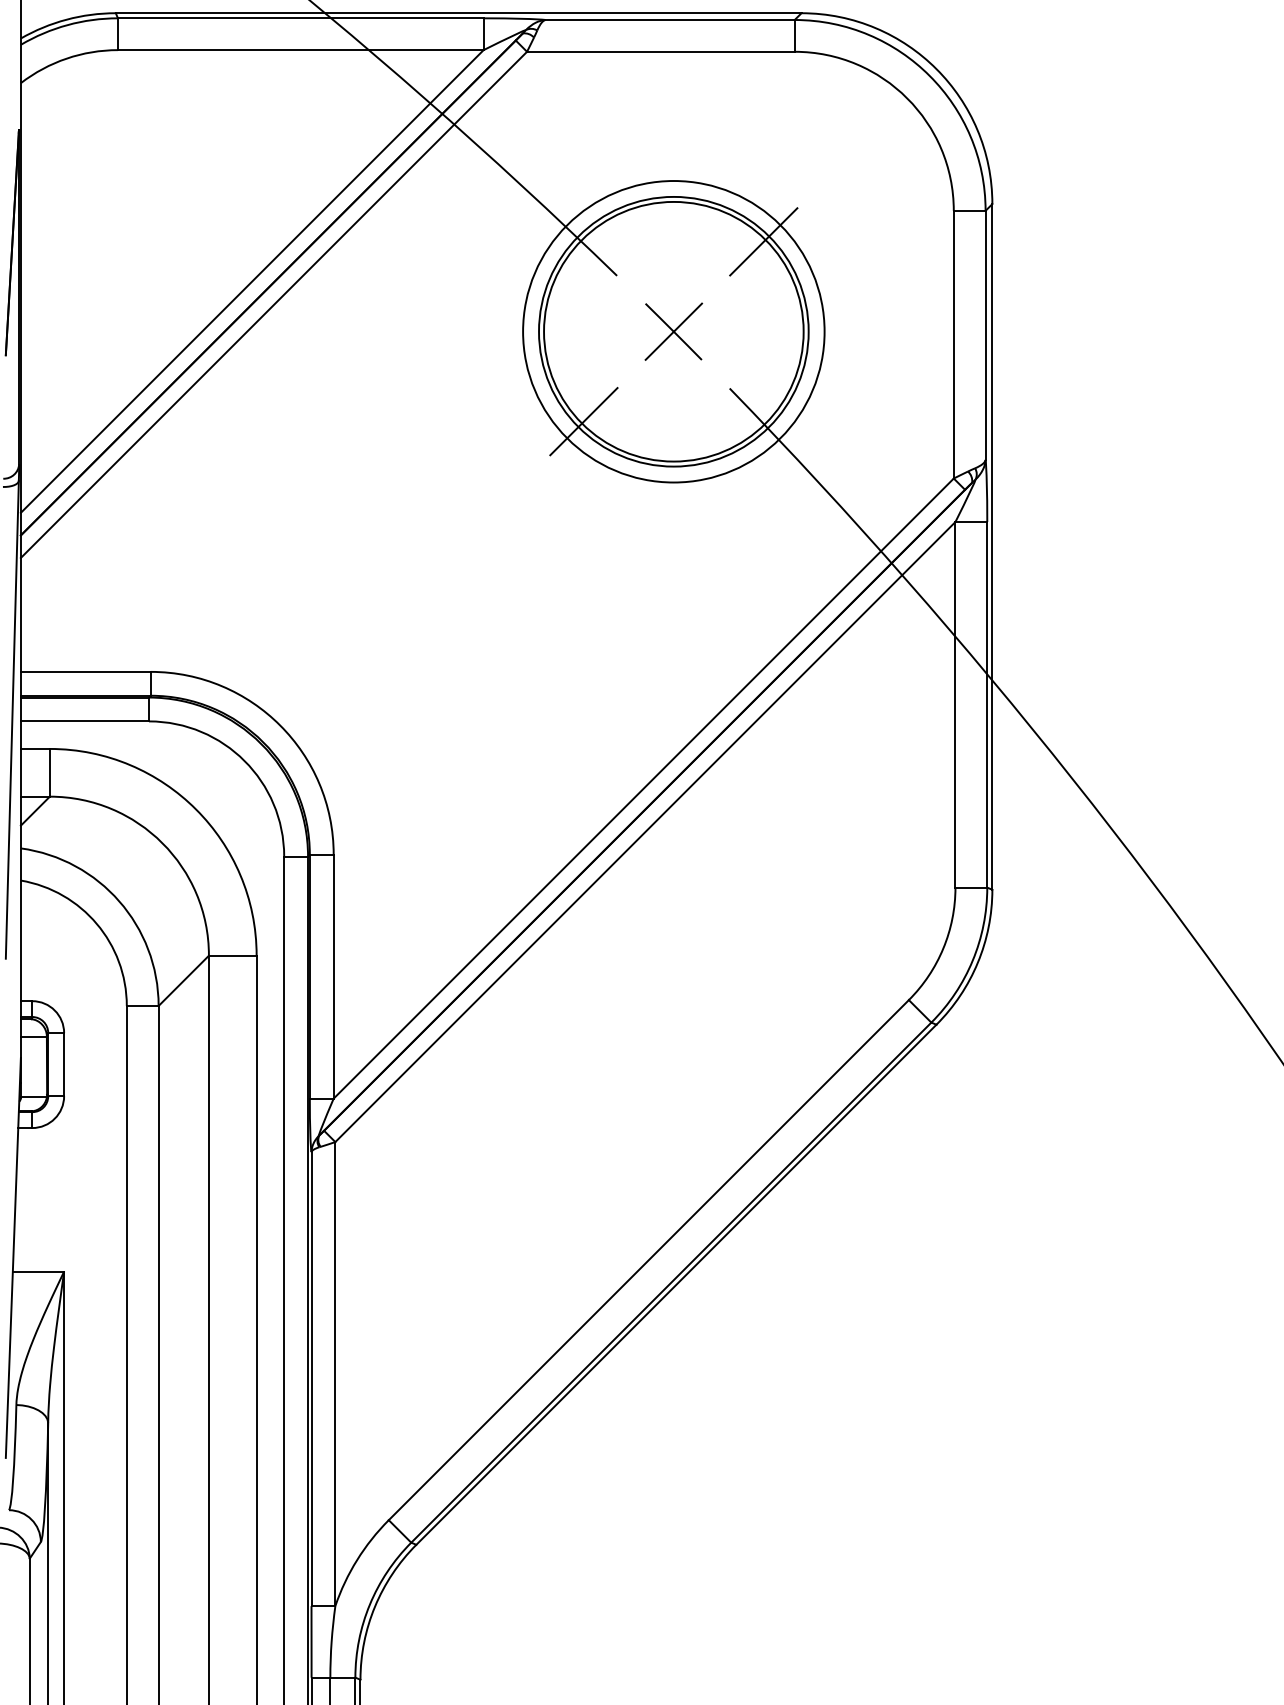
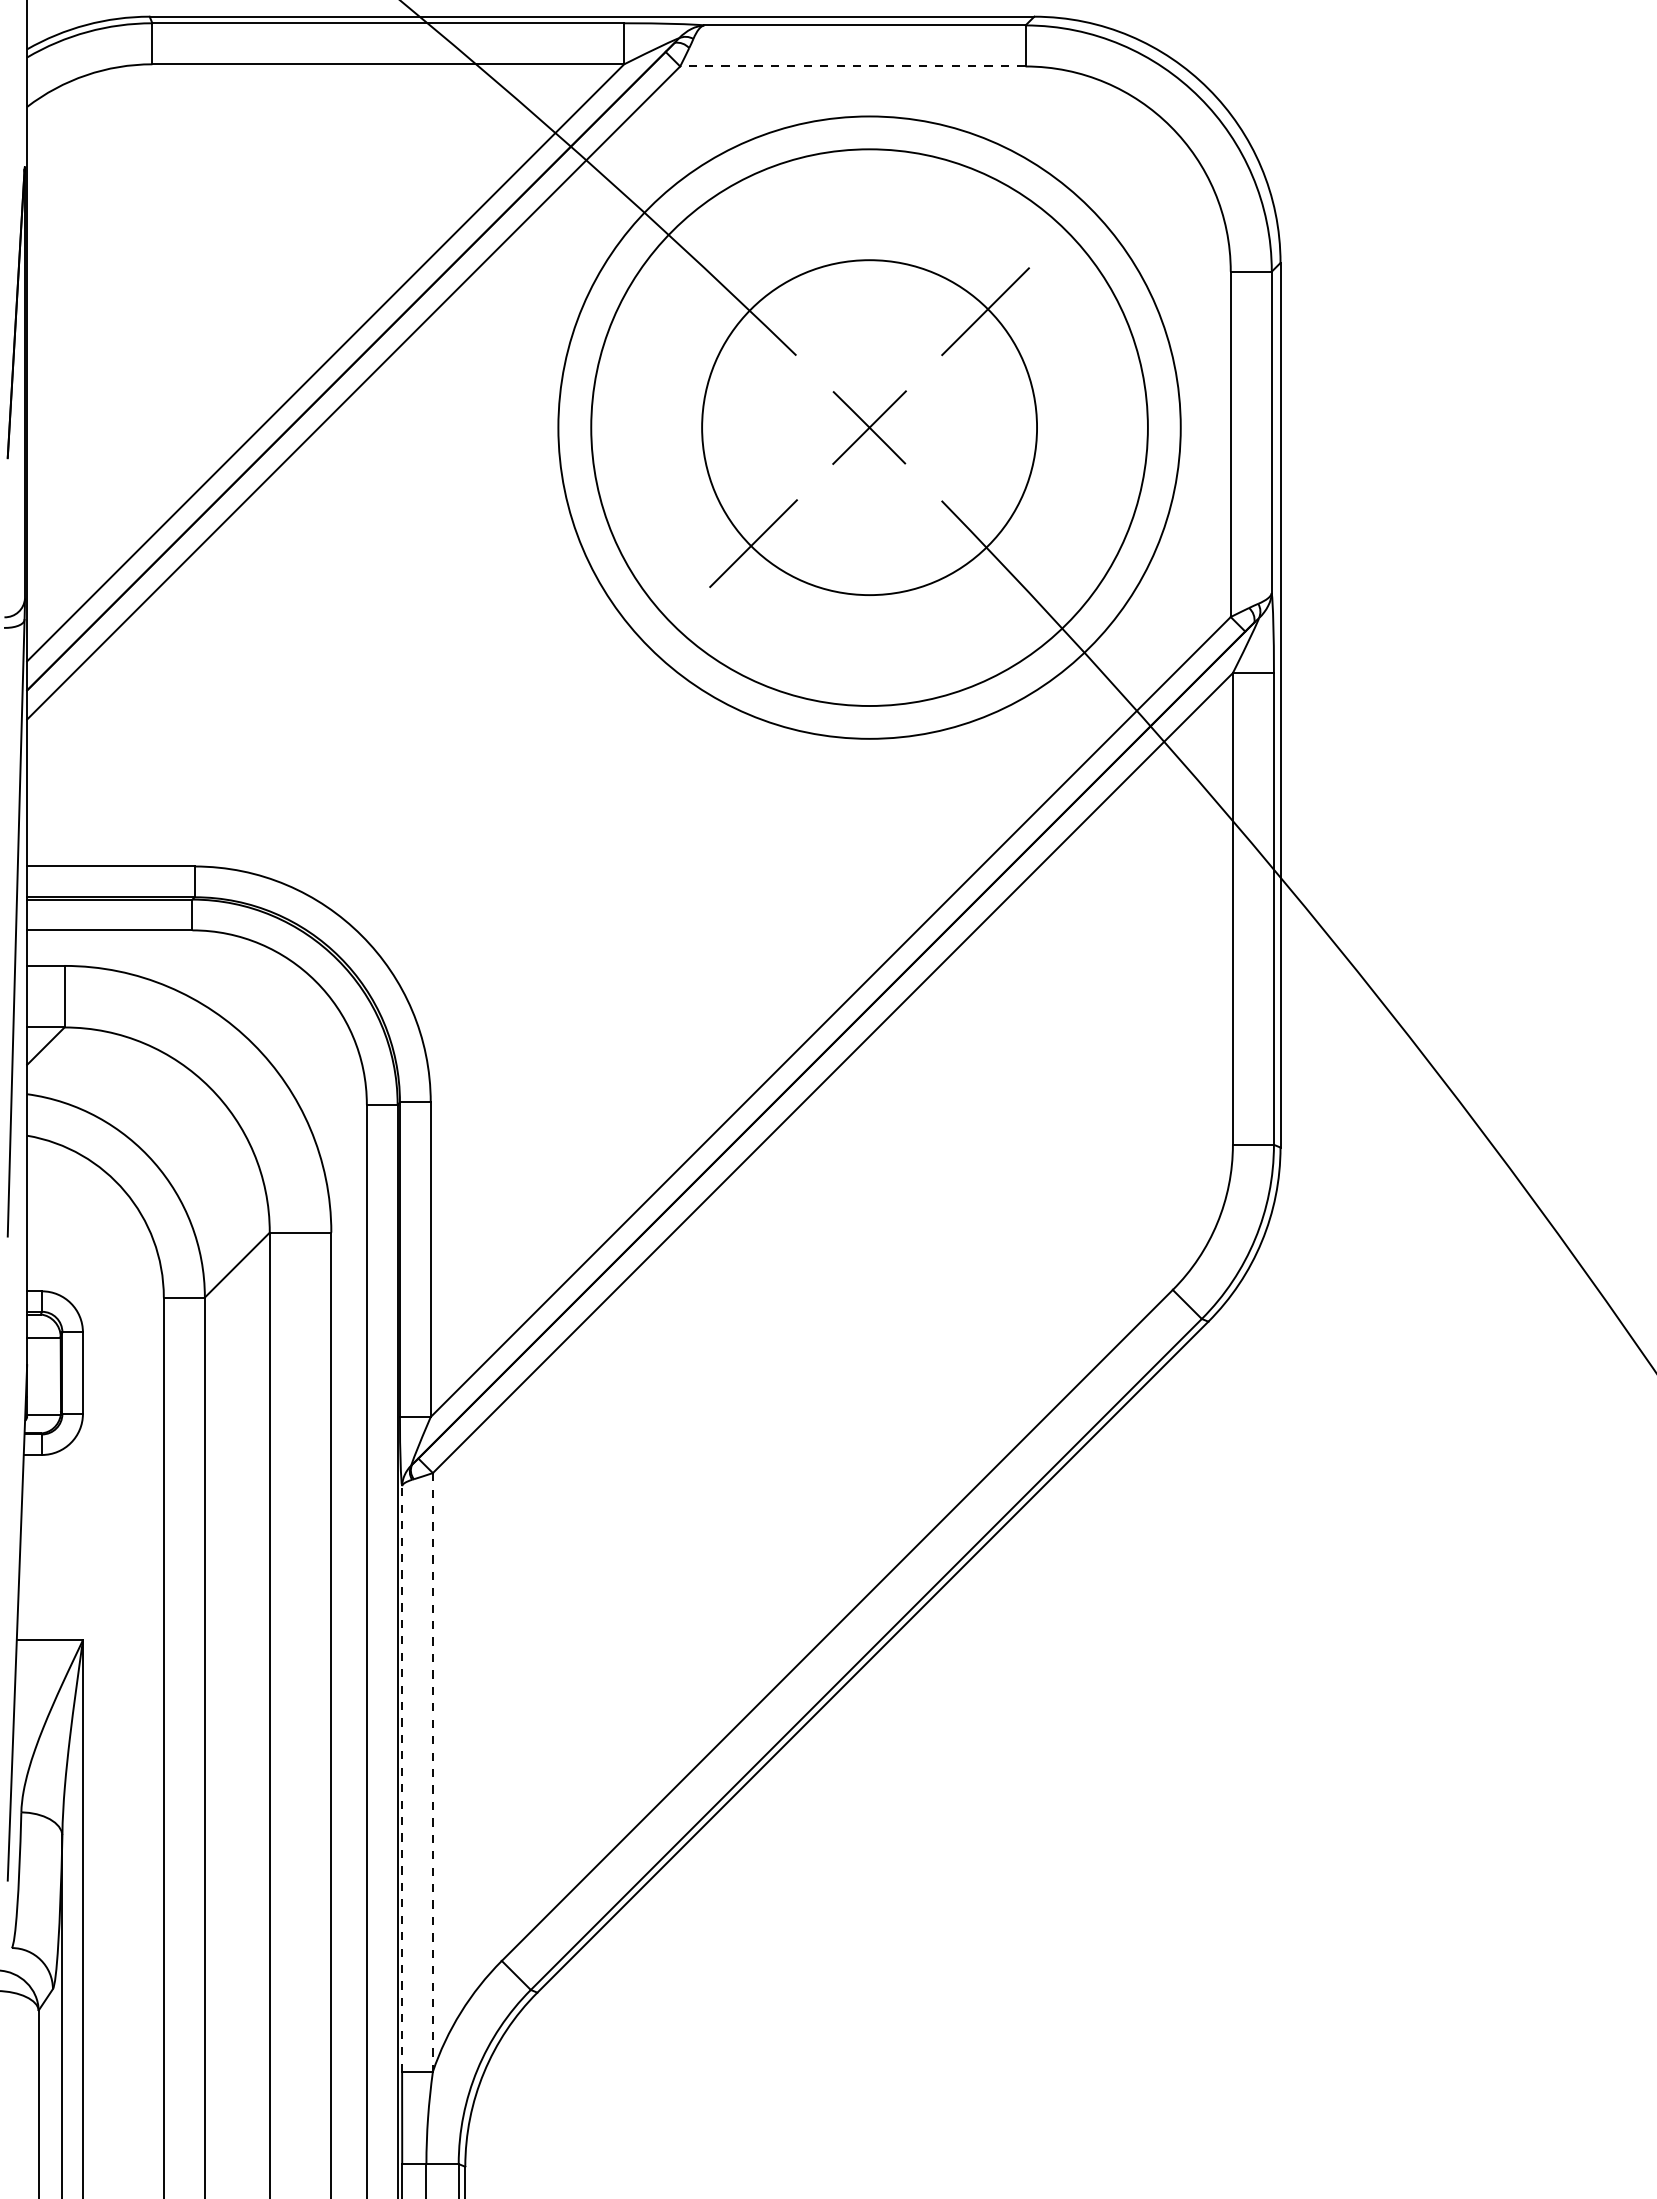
line: (660, 51) -> (852, 66), solid -> dashed
circle: (673, 331) -> (869, 427), size x1.6
circle: (673, 331) -> (869, 427), size x1.6
line: (335, 1374) -> (432, 1772), solid -> dashed
line: (311, 1378) -> (402, 1778), solid -> dashed

